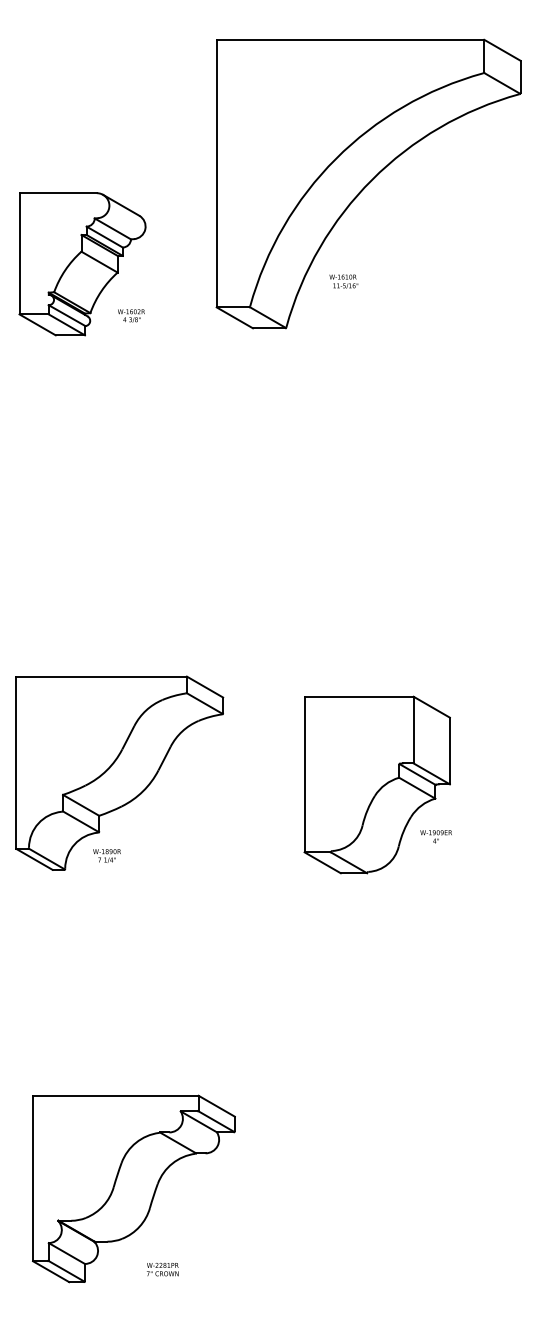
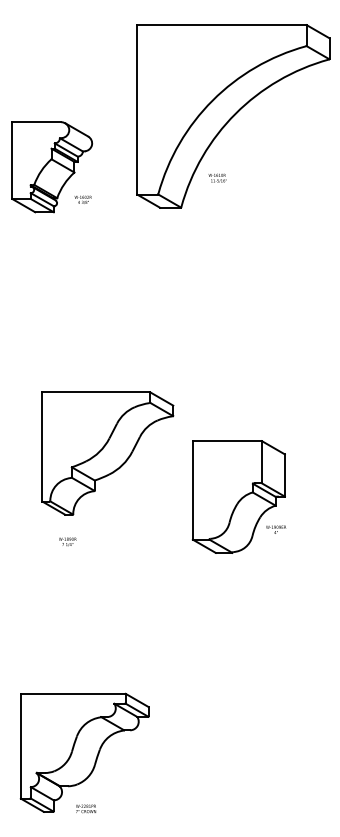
part: (119, 773) -> (107, 453), moved
text: (163, 1268) -> (86, 808), moved

